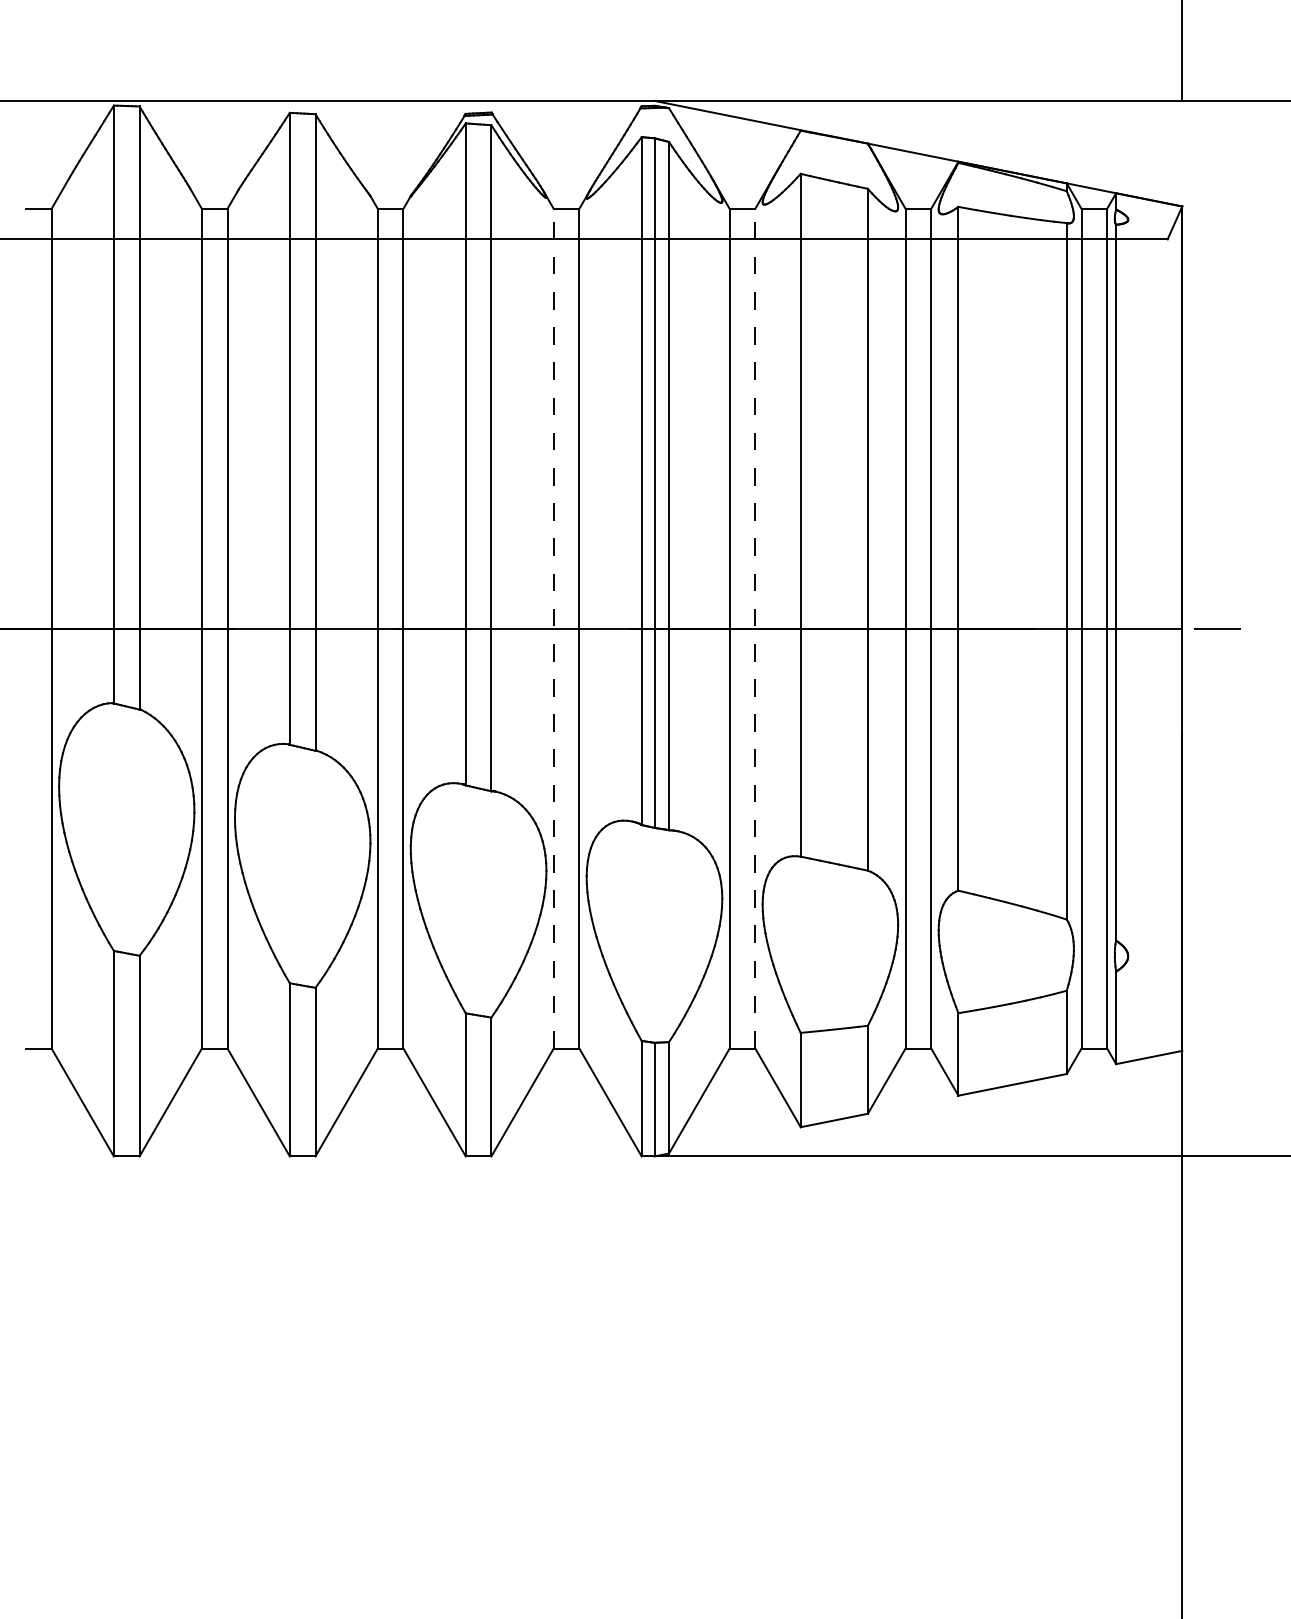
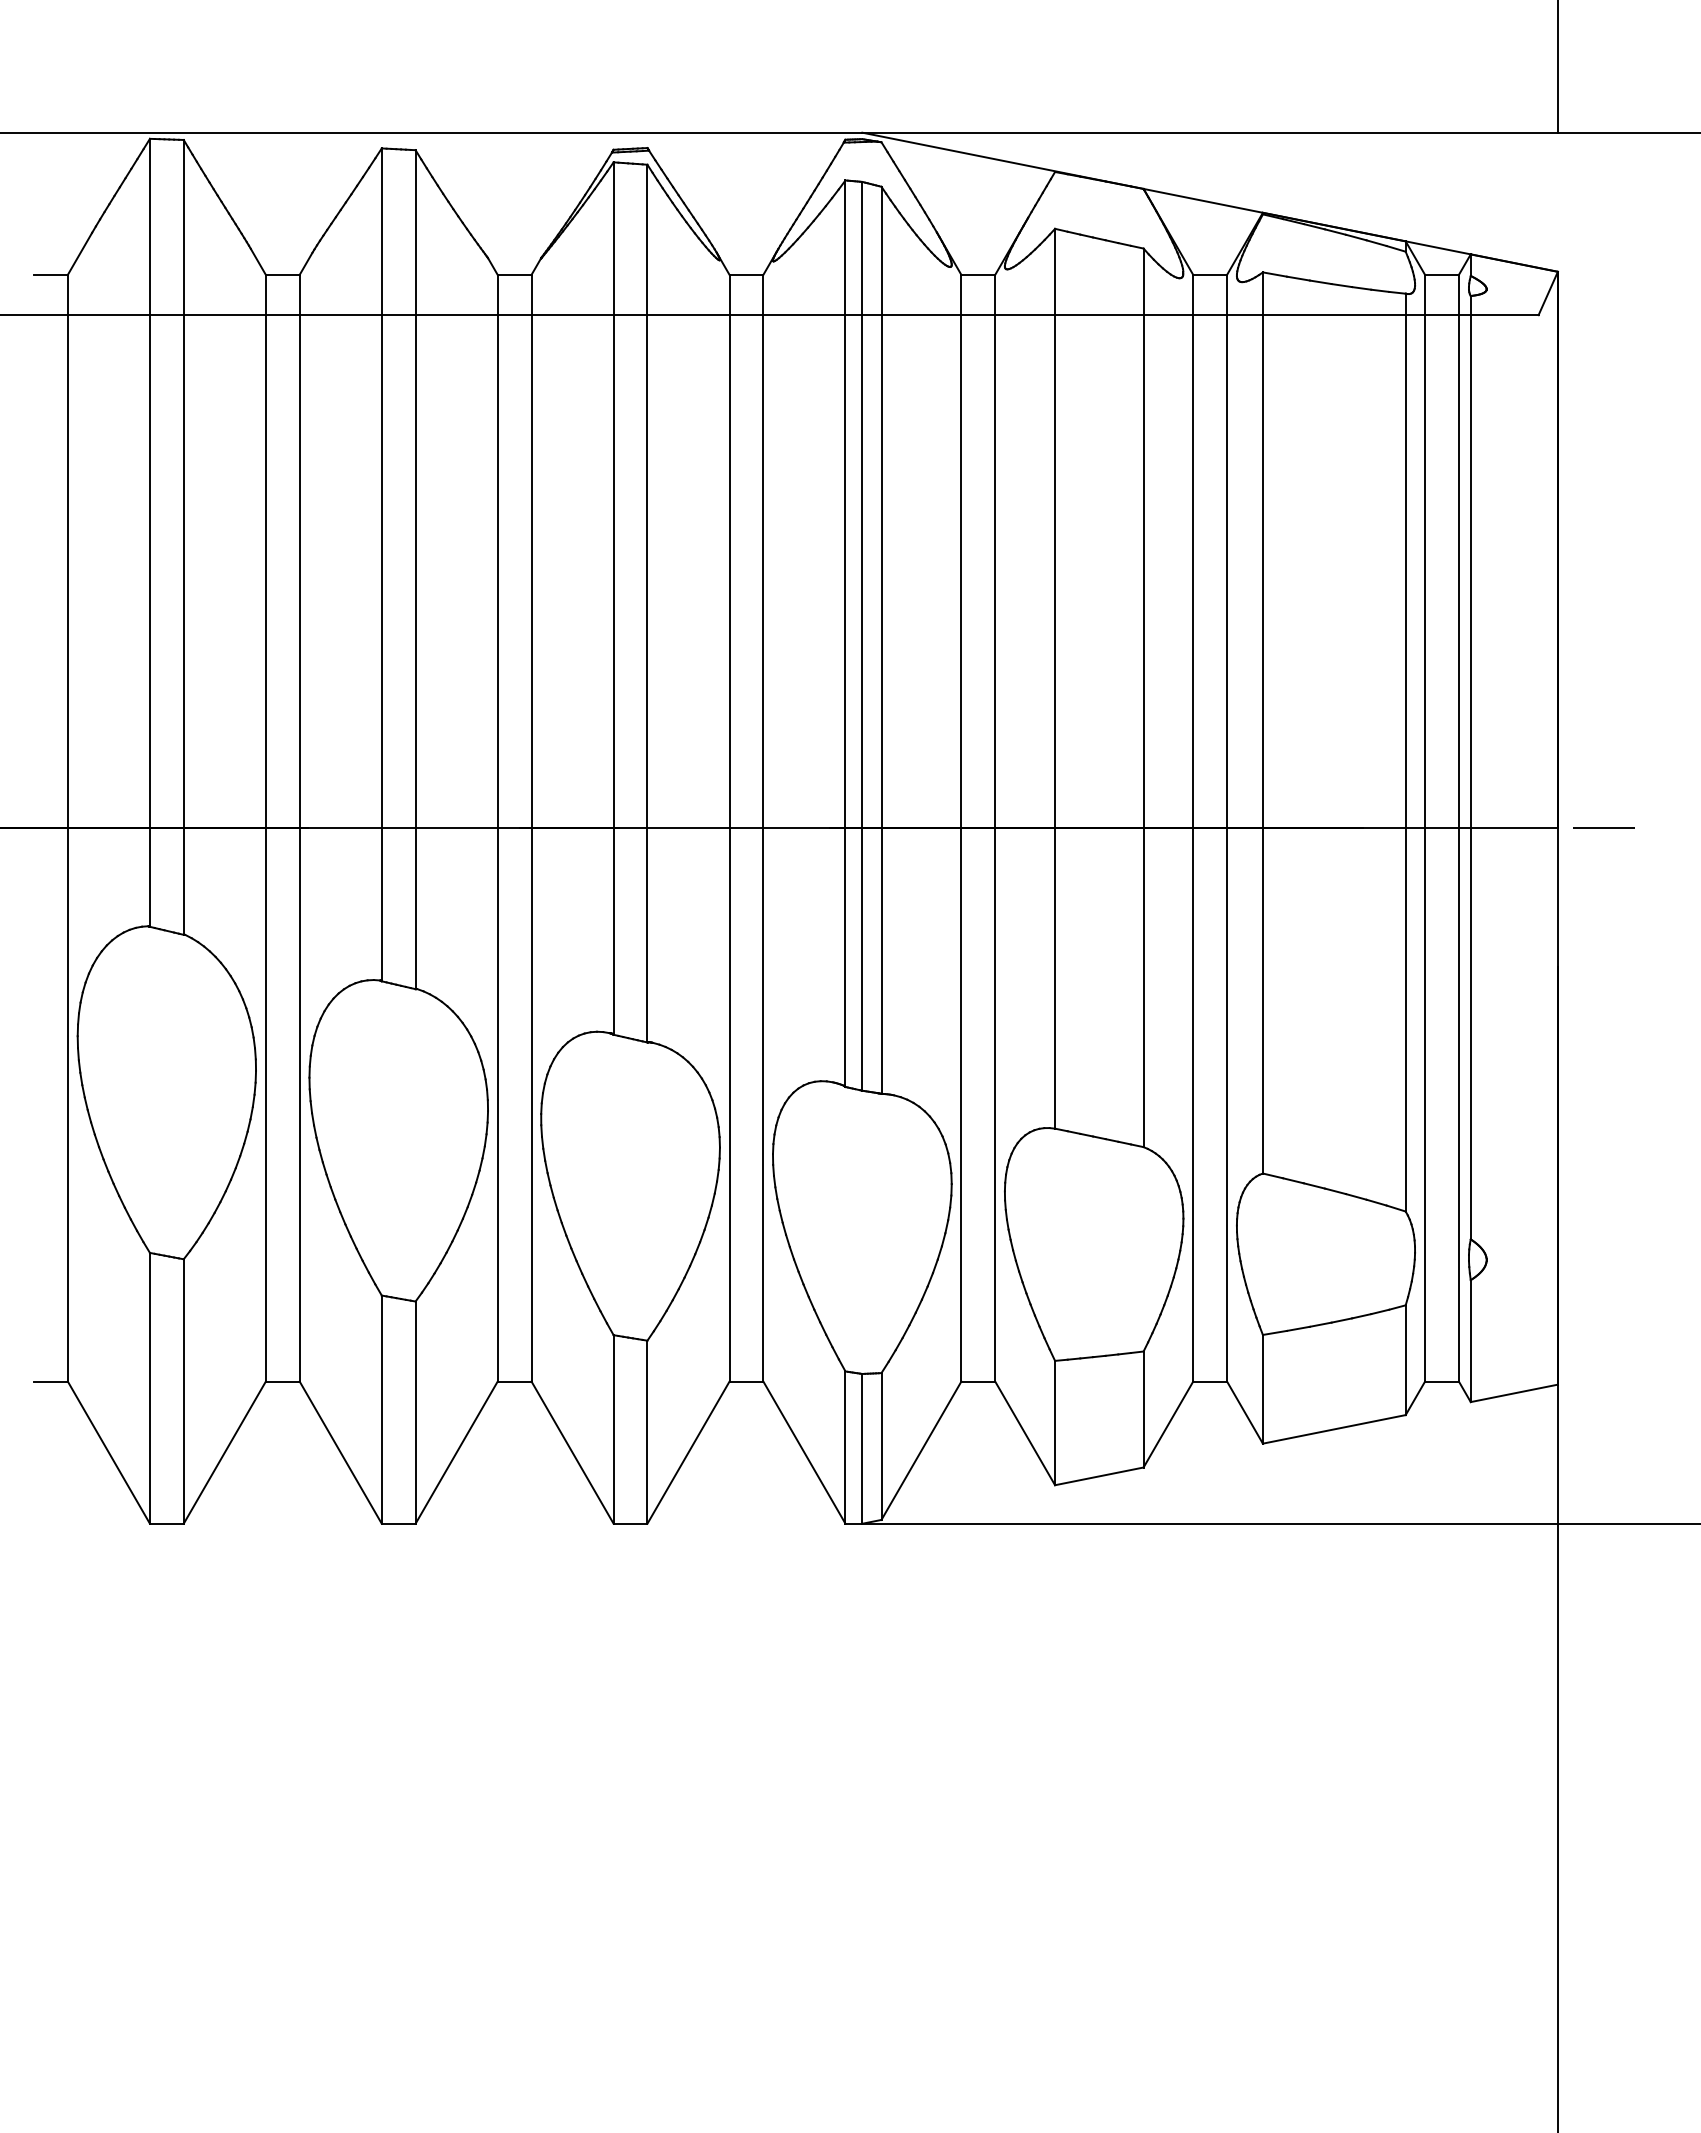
line: (553, 628) -> (729, 827), dashed -> solid
line: (755, 628) -> (995, 827), dashed -> solid

